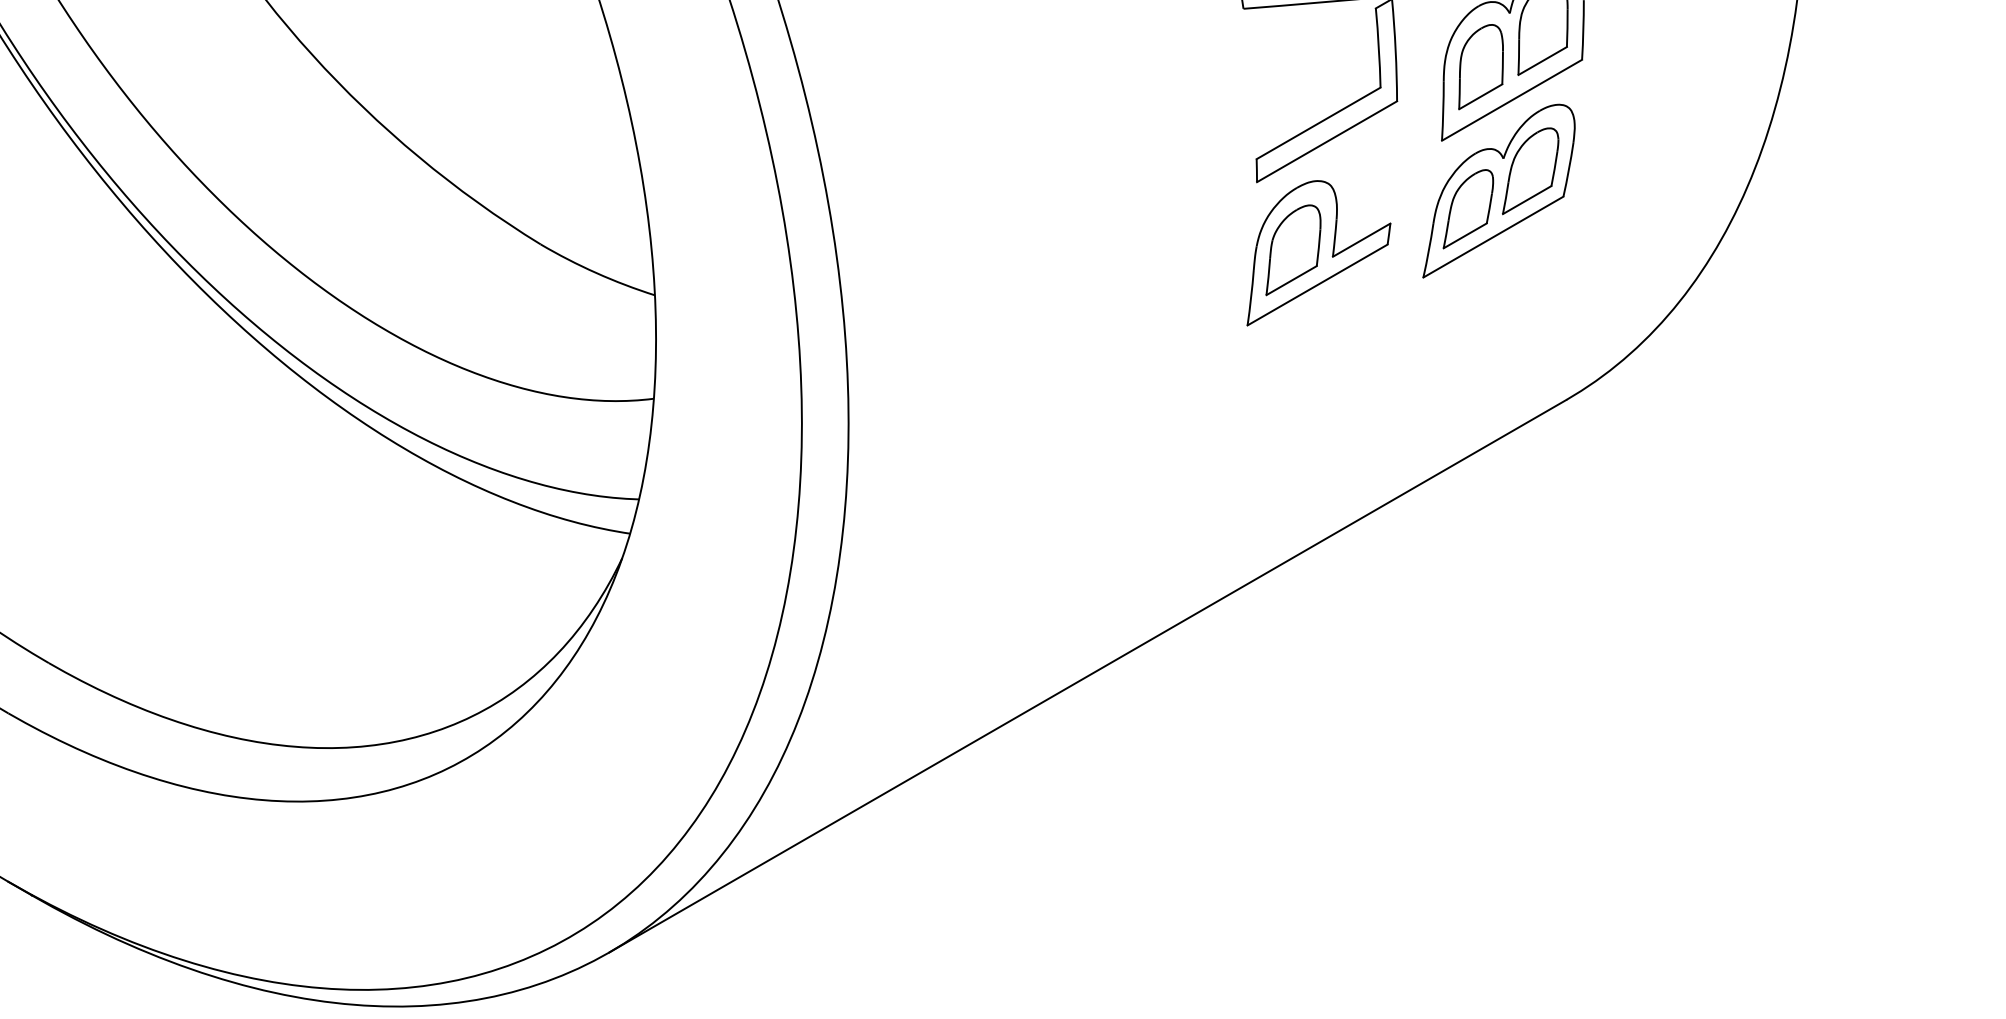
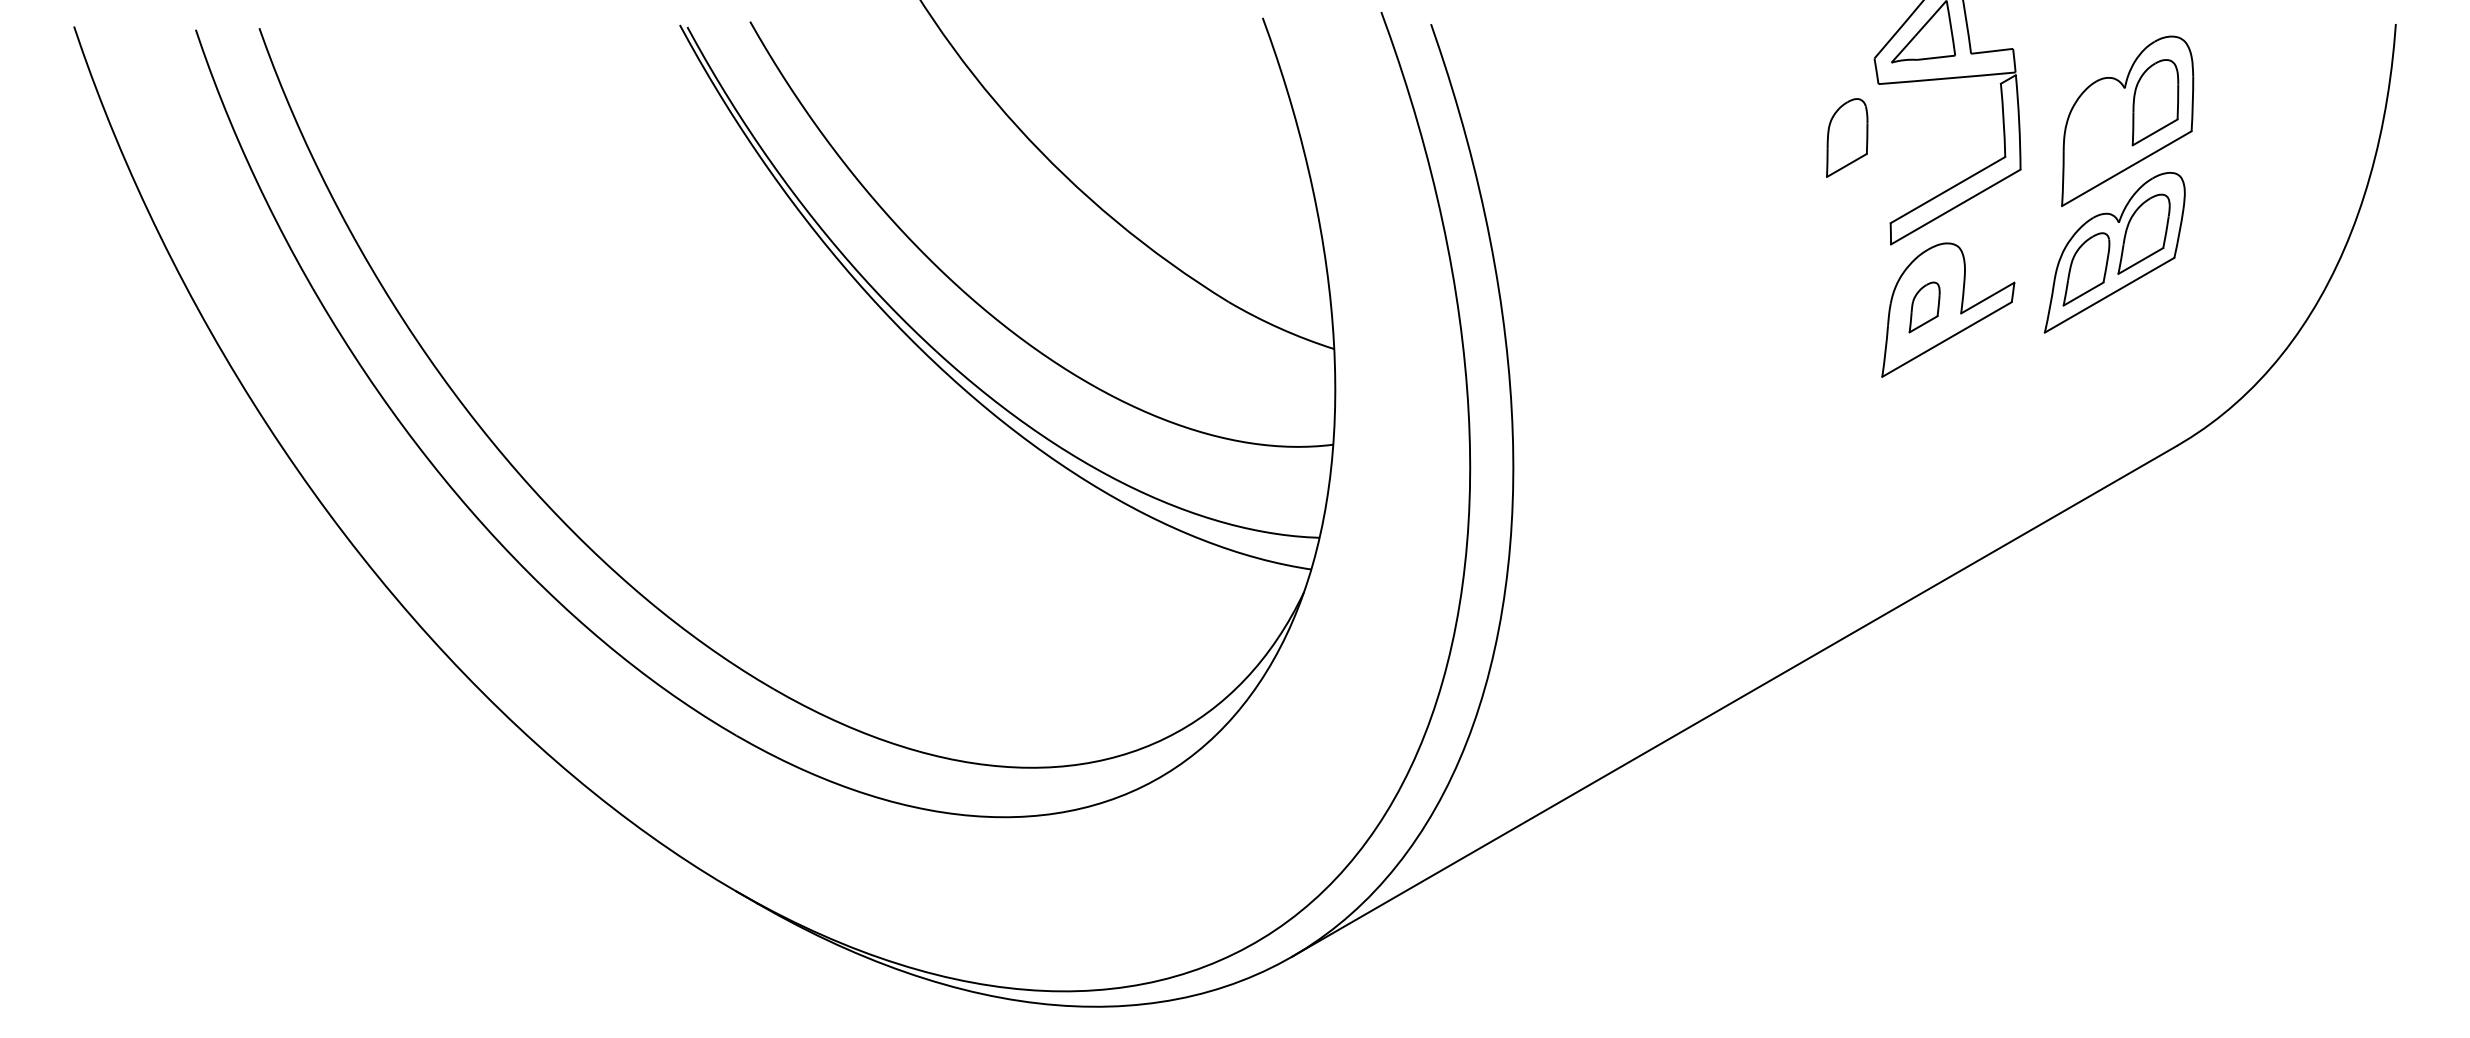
part: (1481, 66) -> (1847, 137), moved
part: (1293, 250) -> (1924, 307), size x0.6

